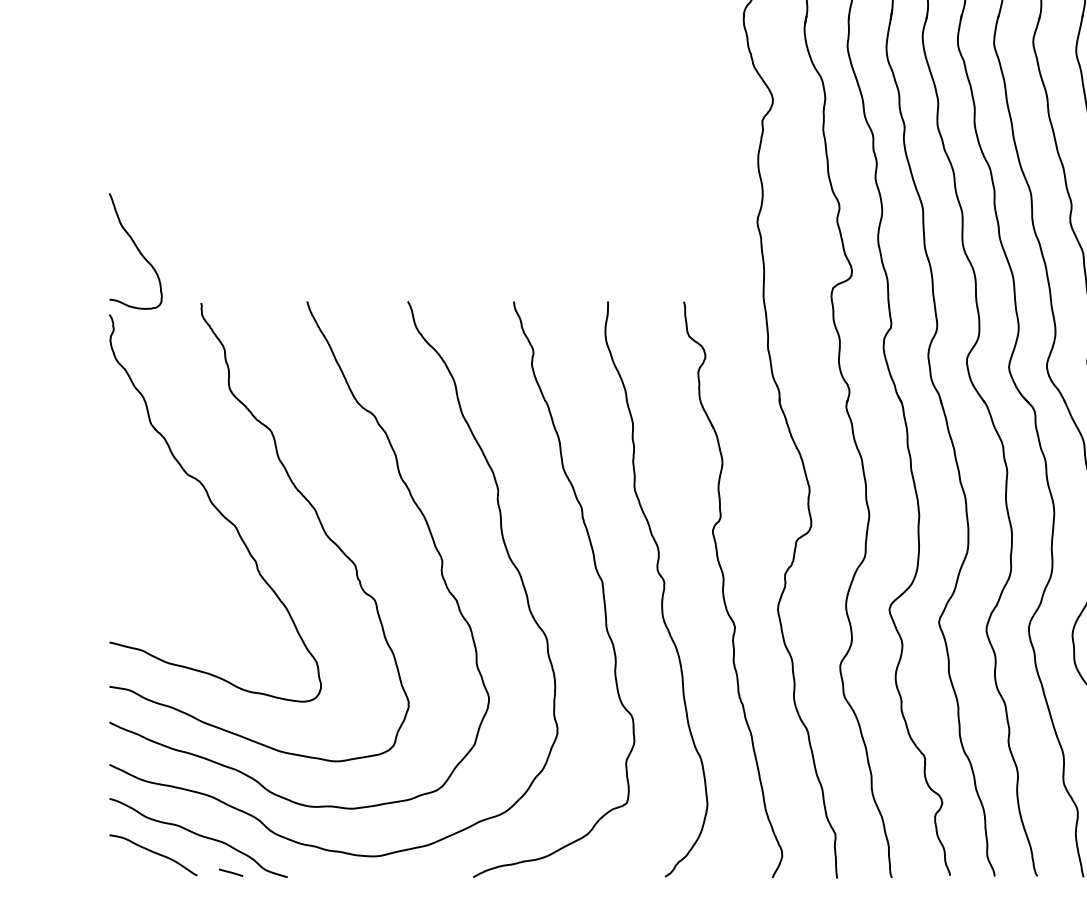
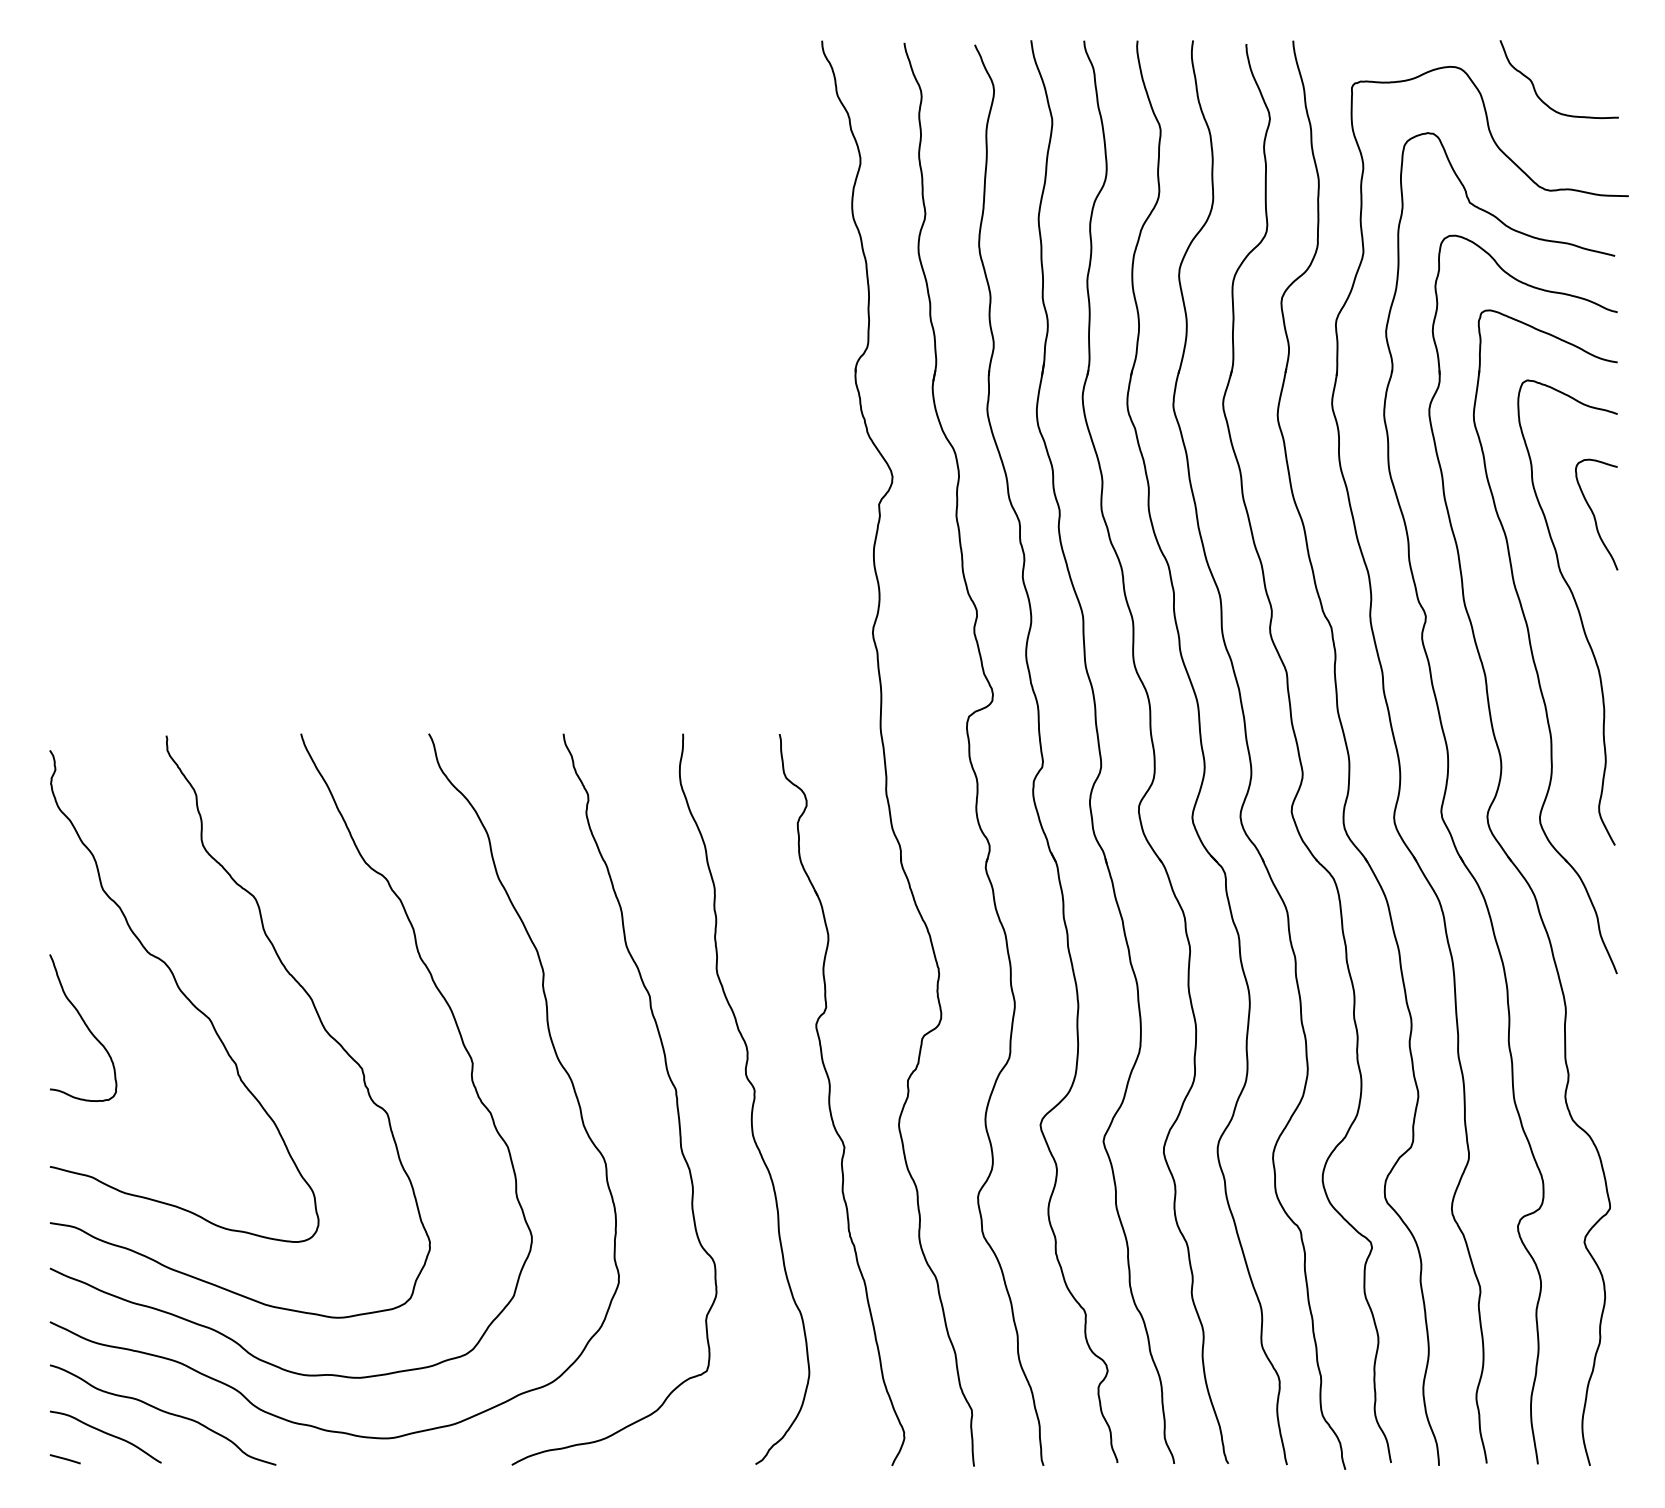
curve: (137, 249) -> (85, 1025), moved
line: (230, 872) -> (64, 1459), moved

